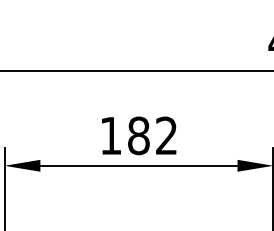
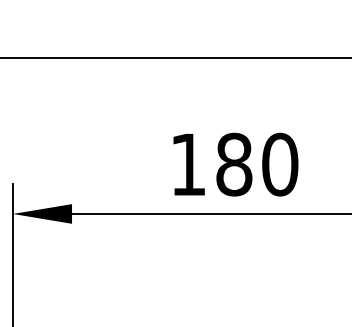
text: (166, 135) -> (279, 164), 182 -> 180

